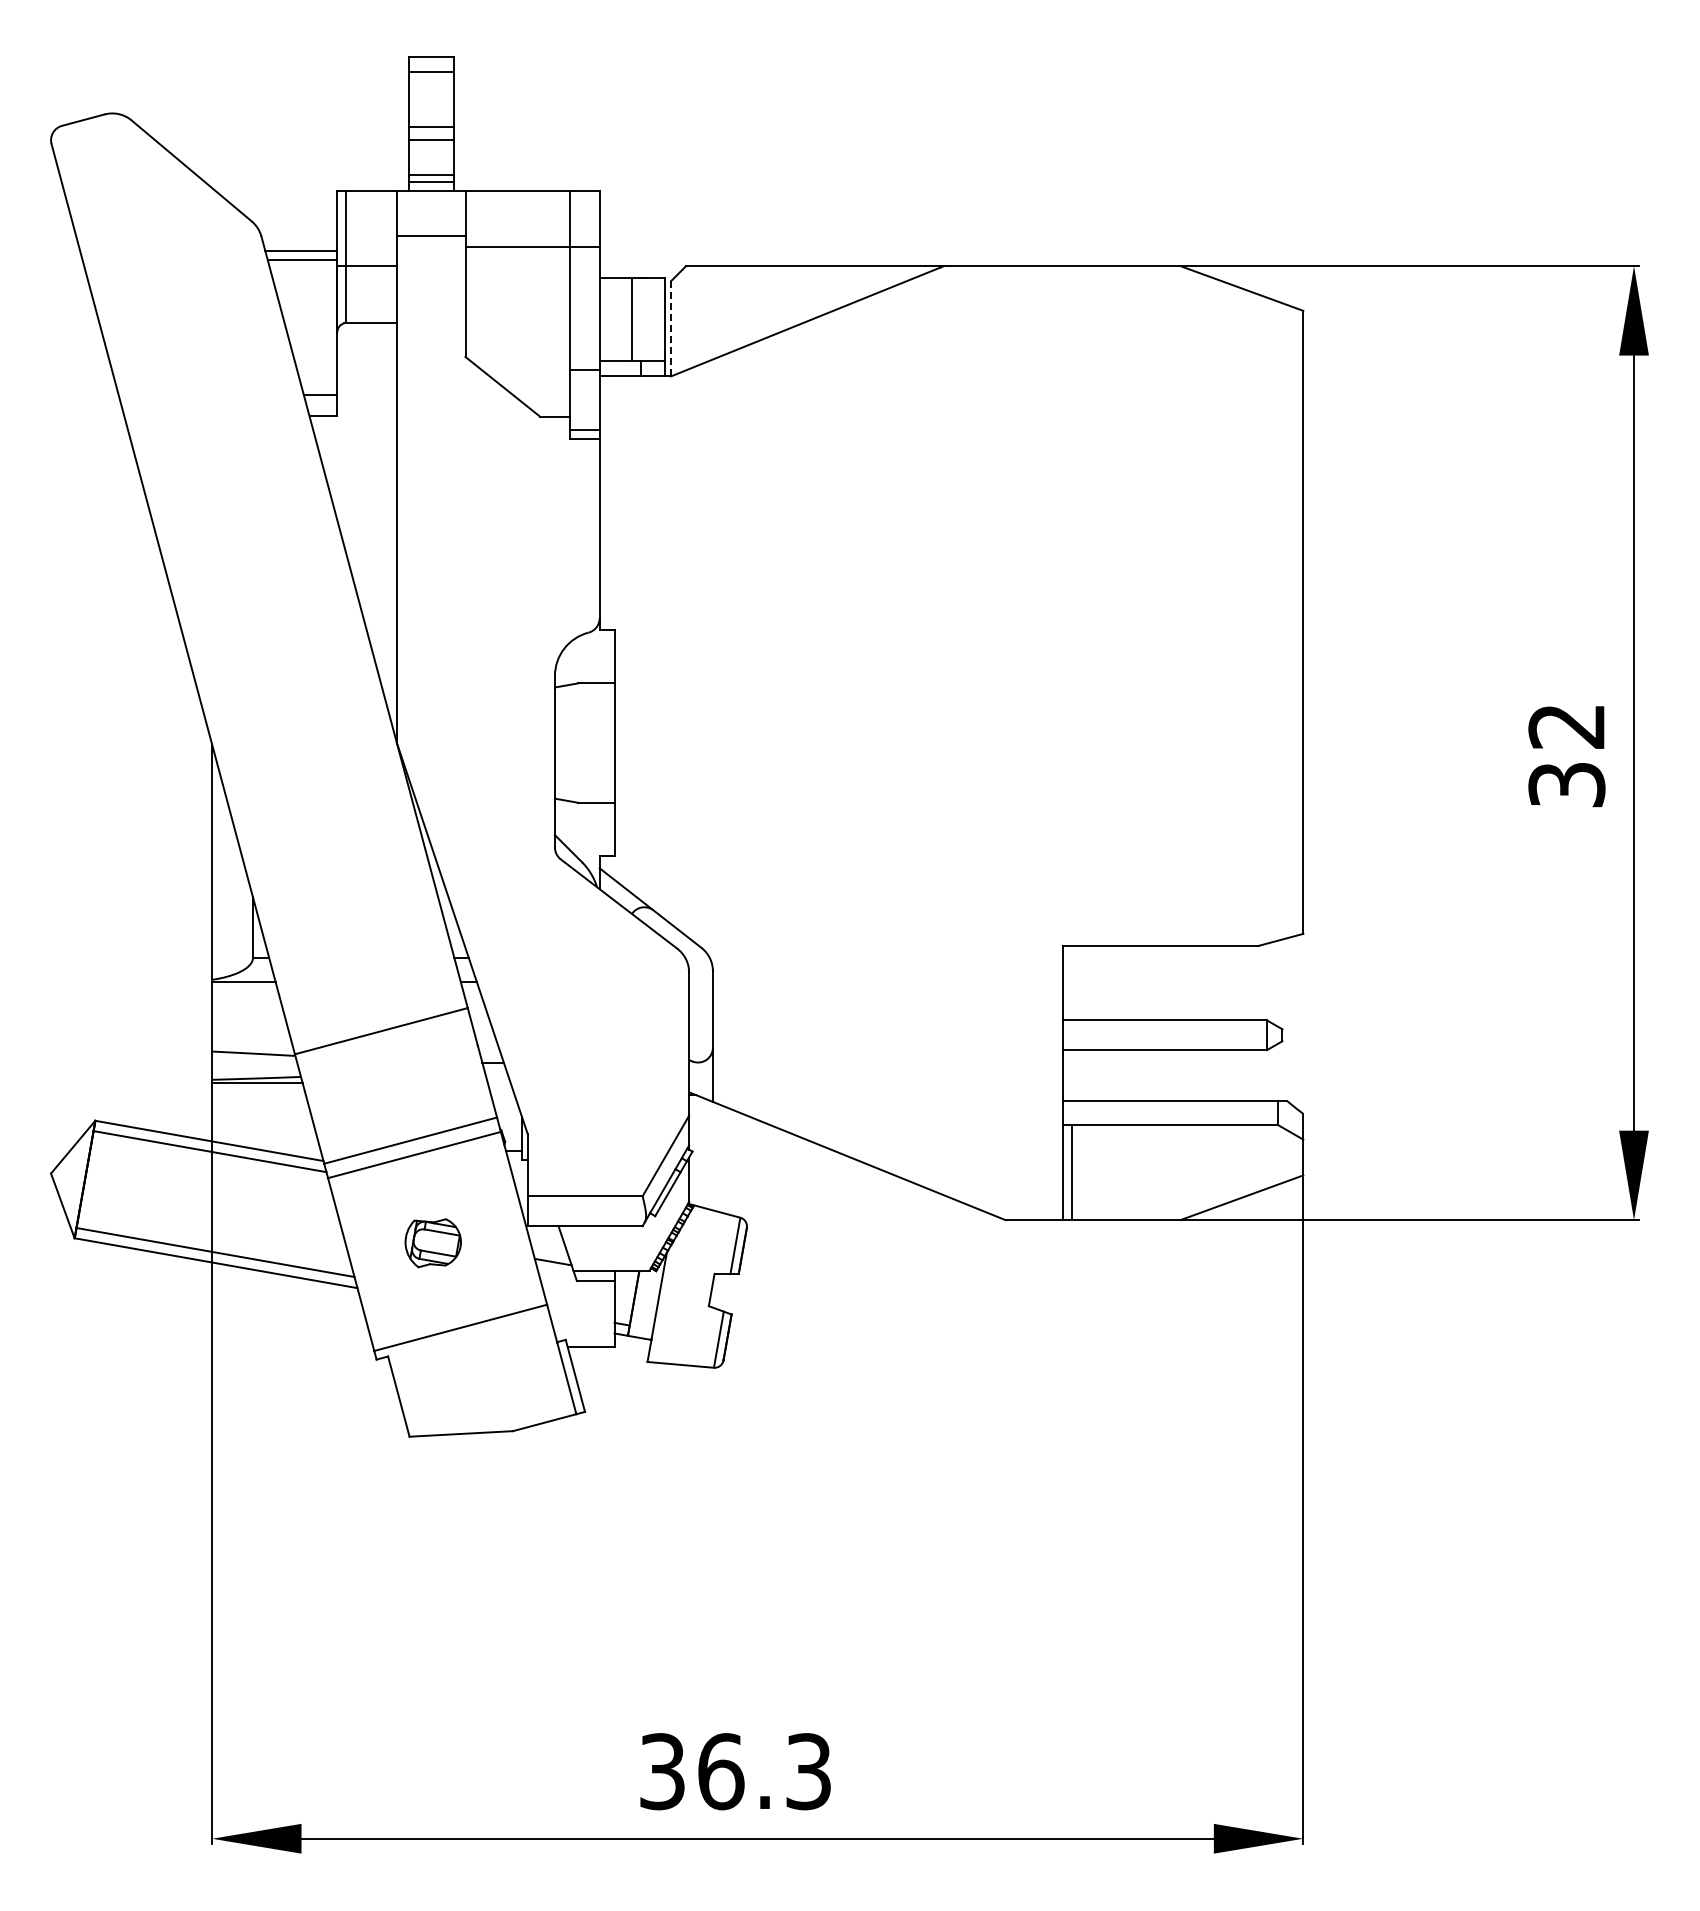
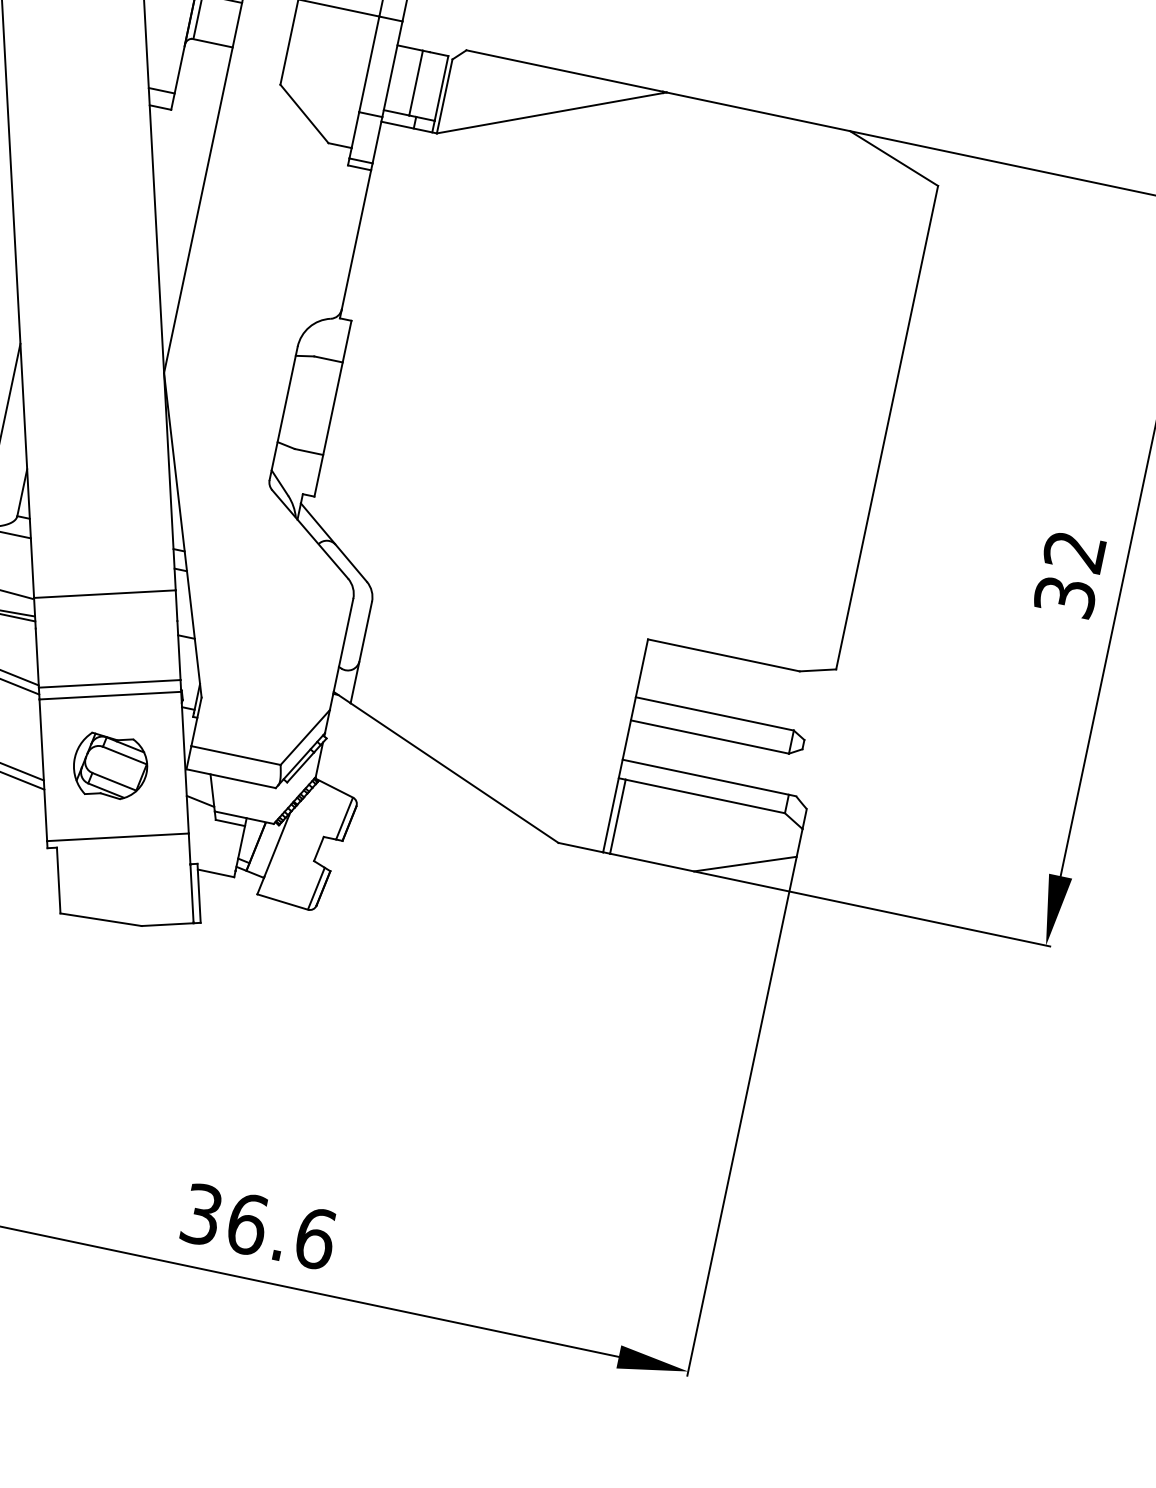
line: (671, 328) -> (444, 96), dashed -> solid
part: (433, 1243) -> (110, 767), size x1.67
text: (809, 1771) -> (316, 1238), 36.3 -> 36.6

